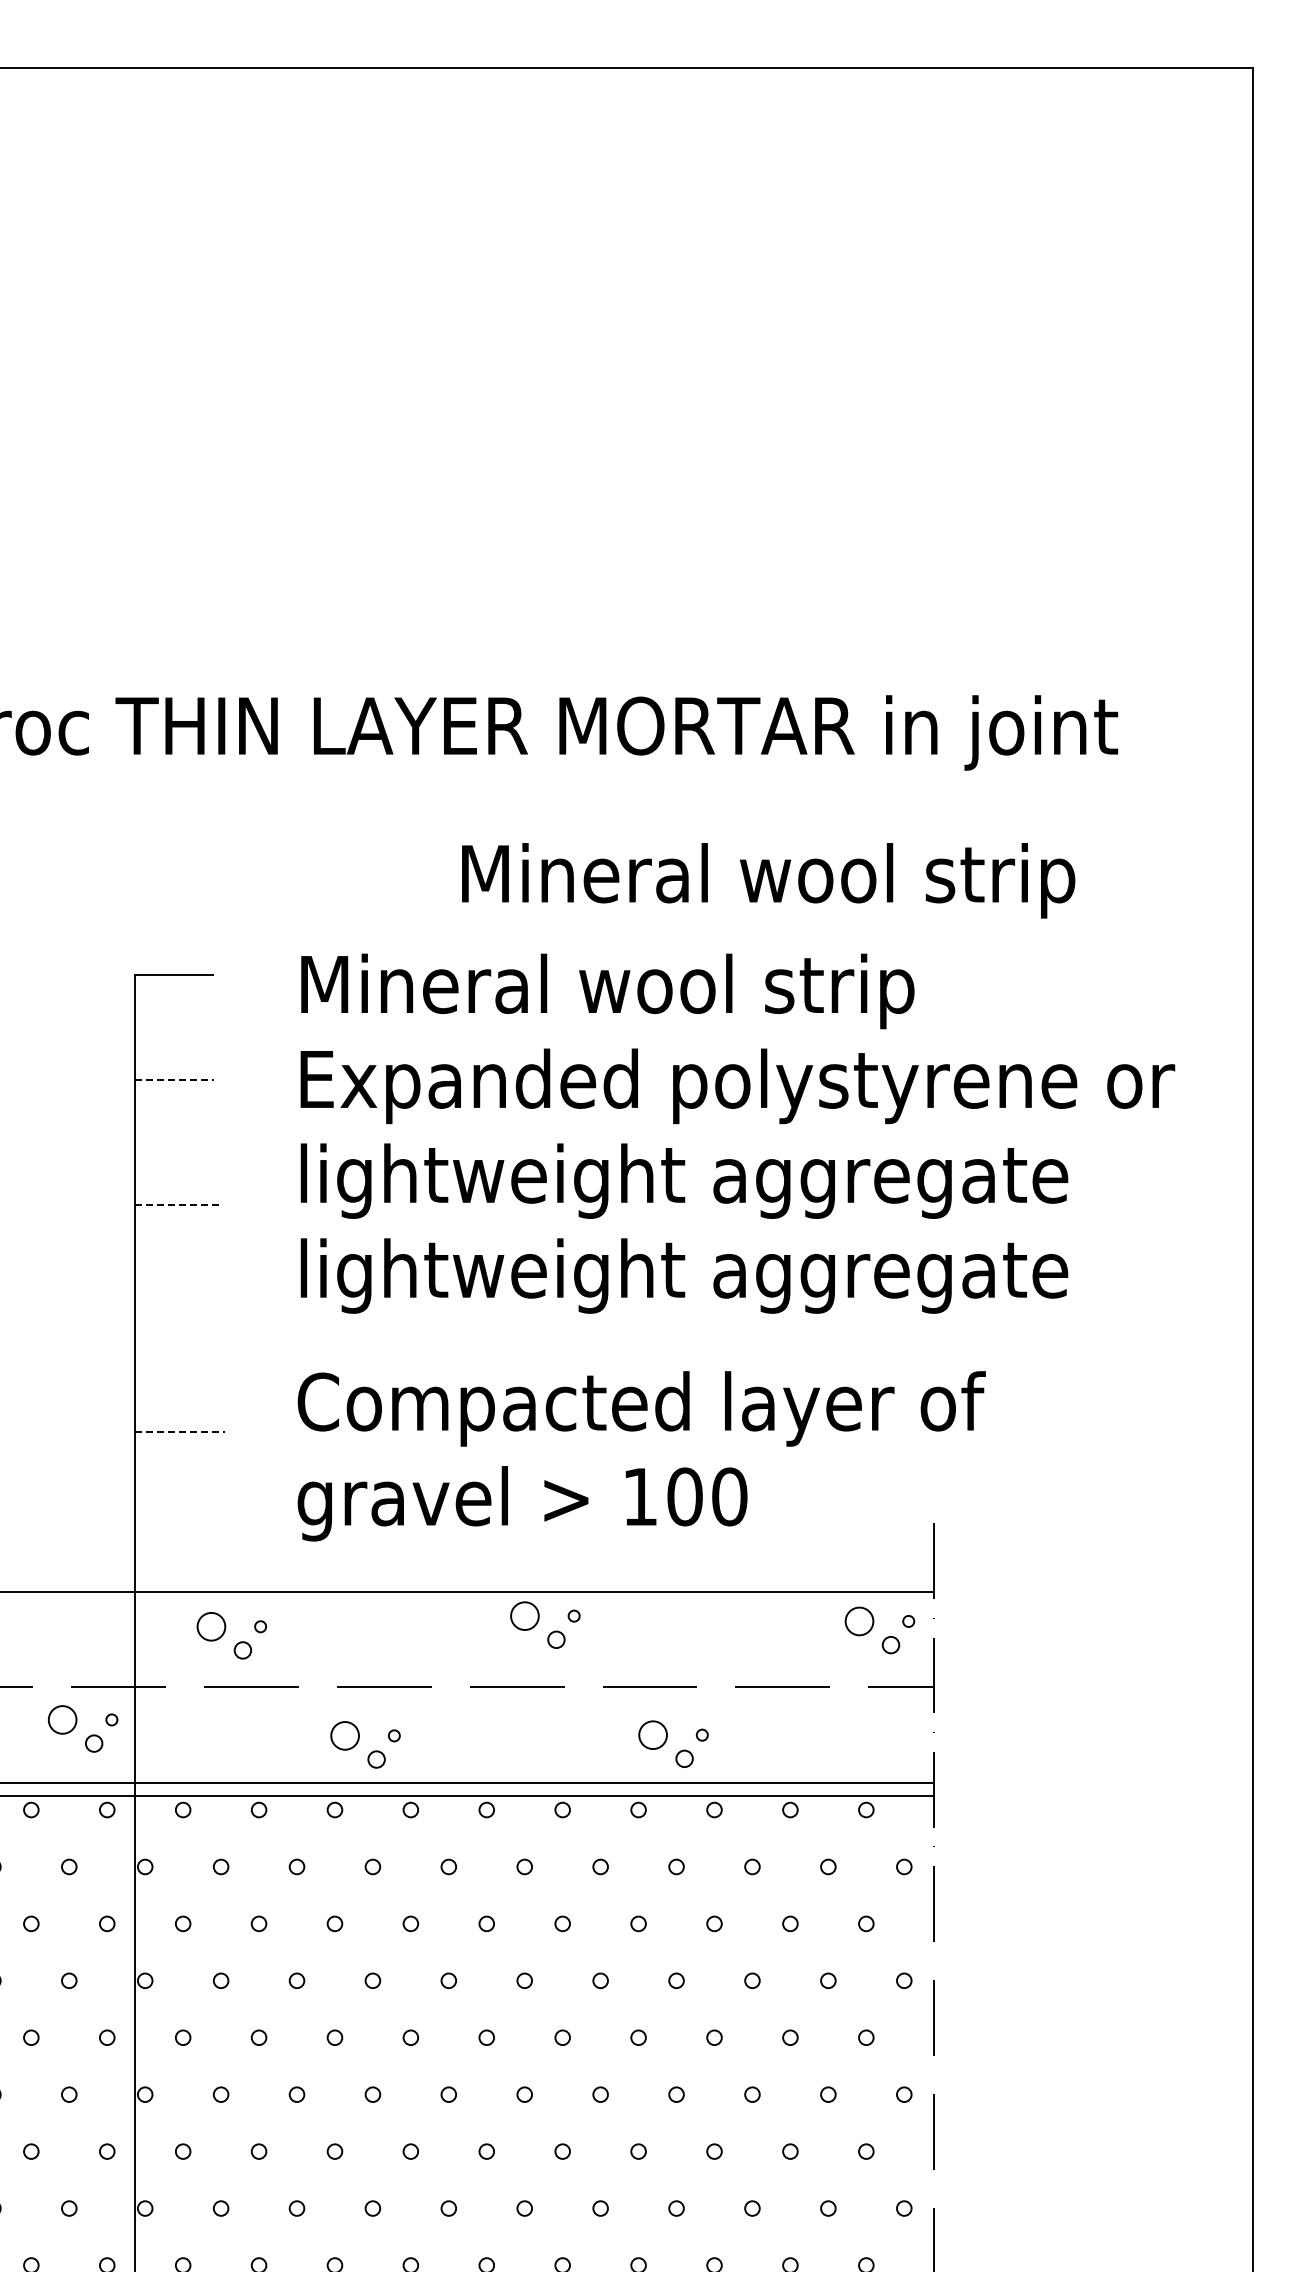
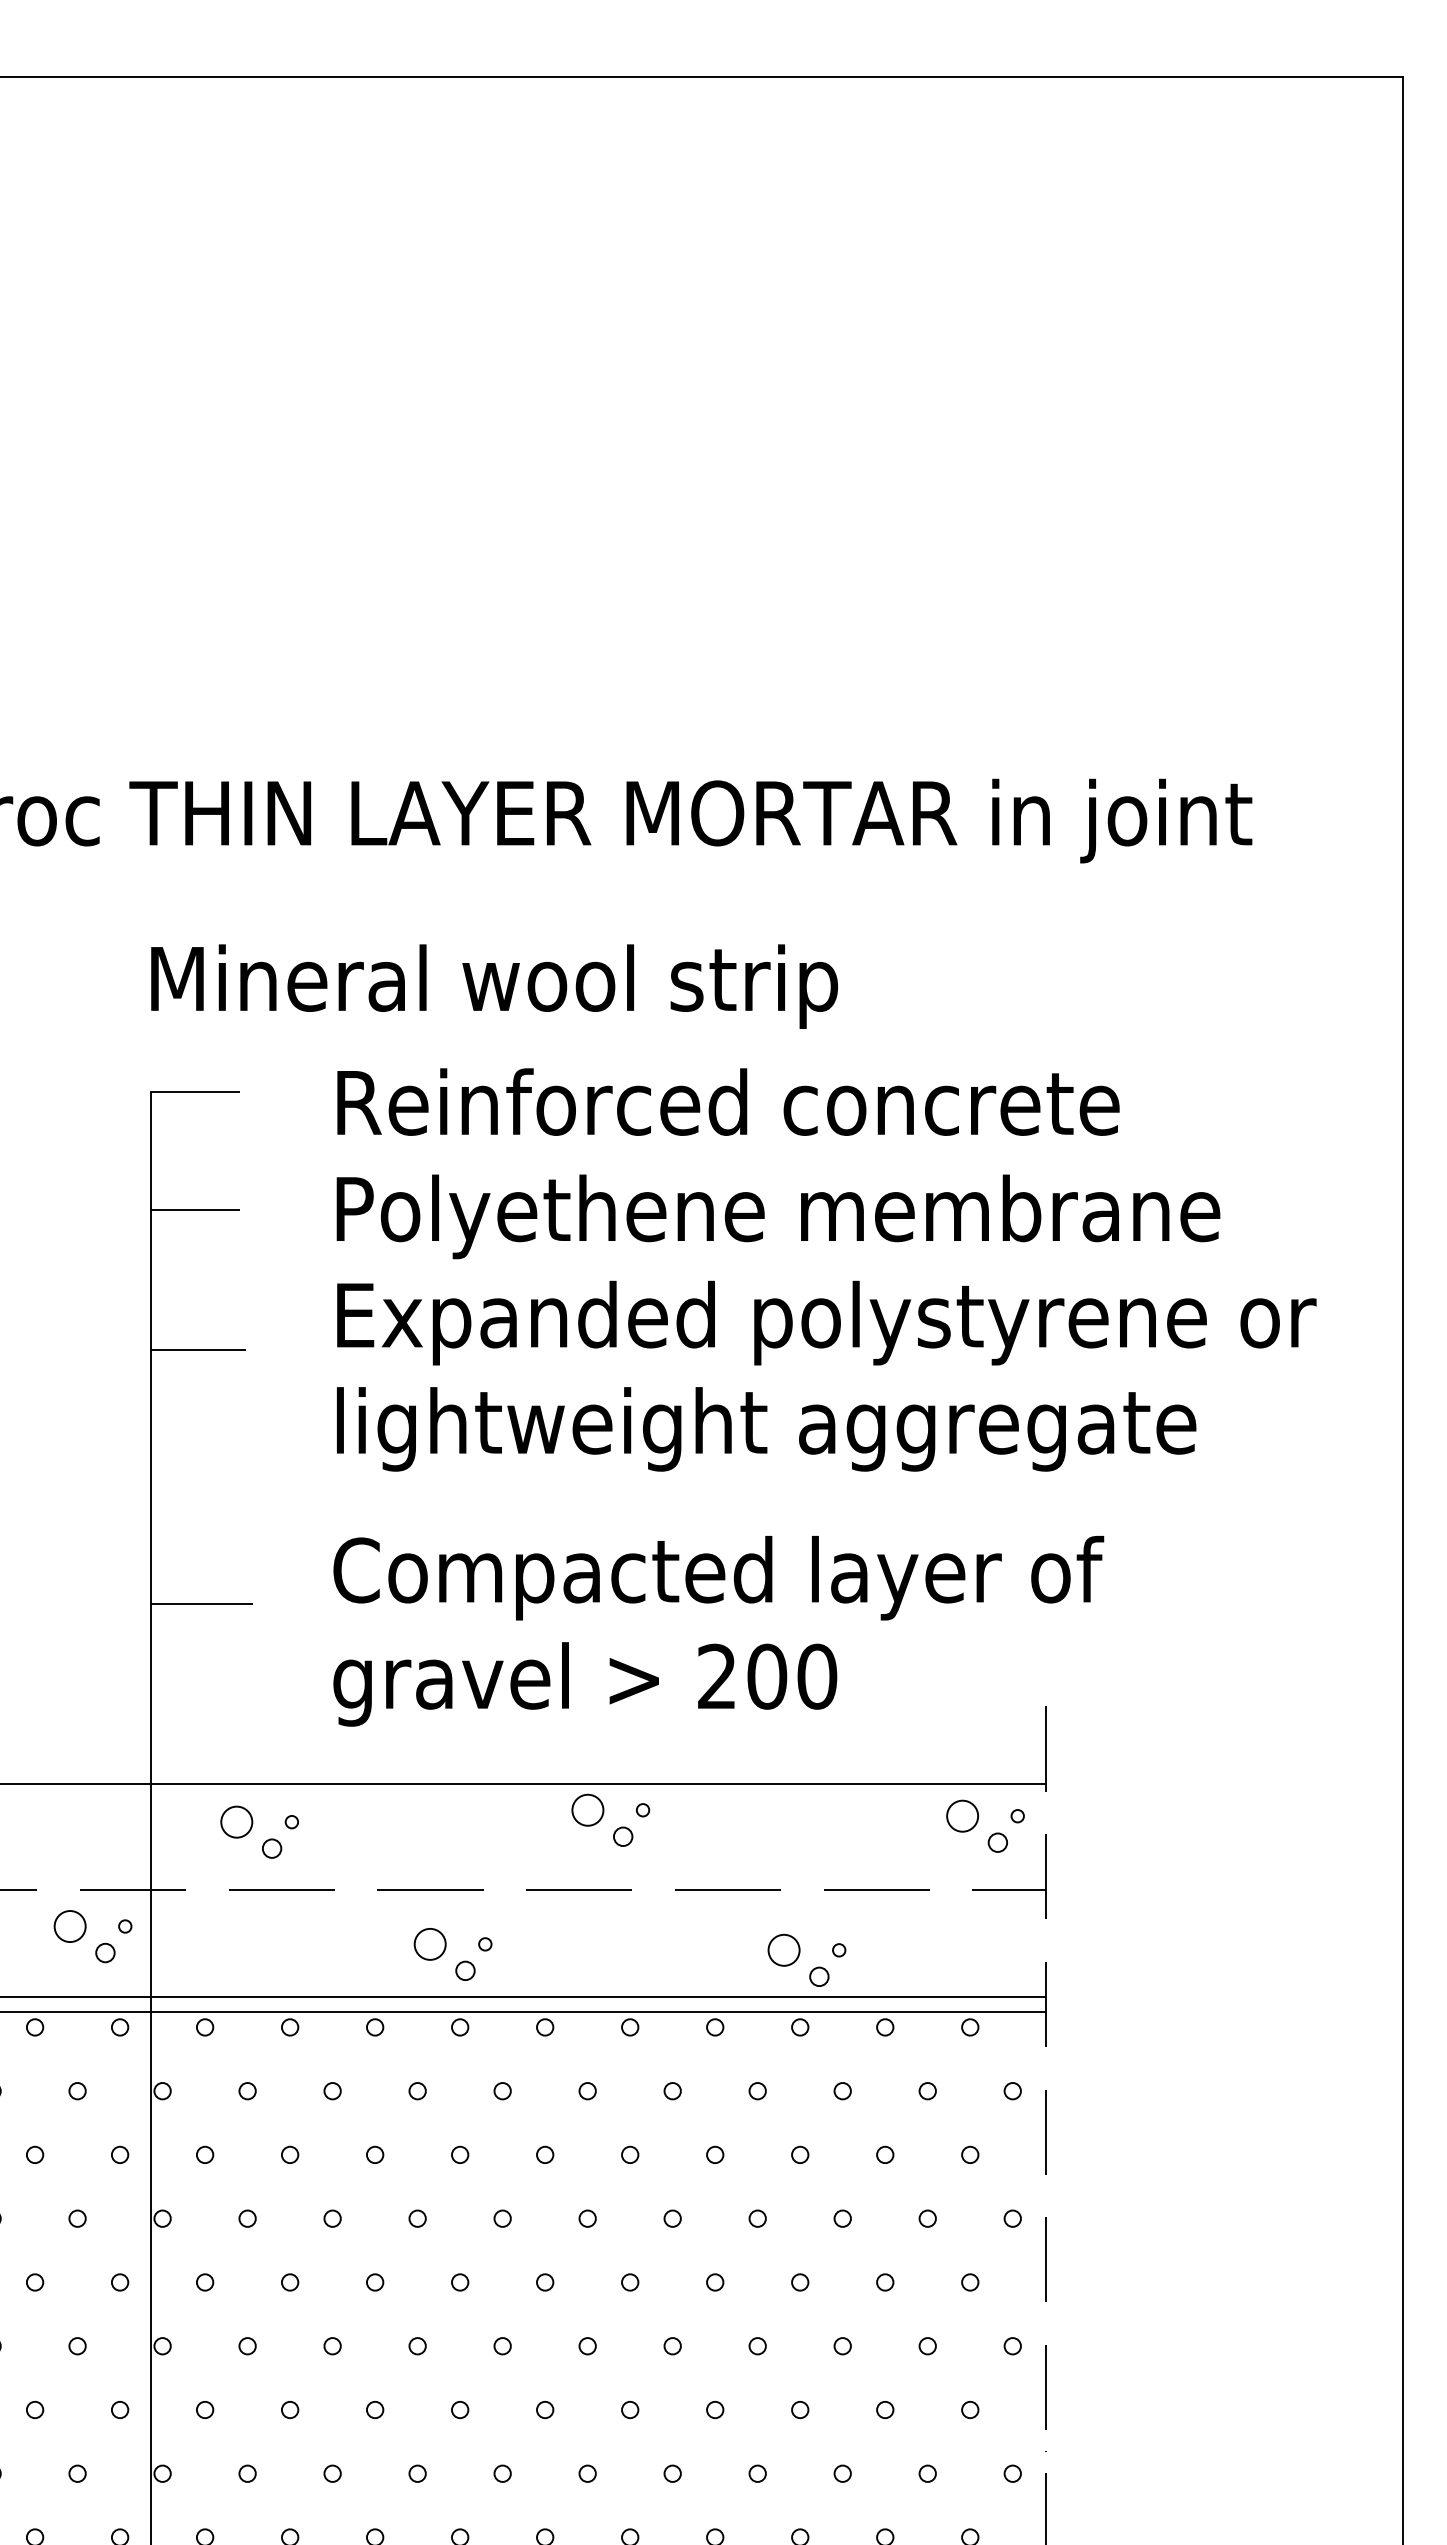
text: (768, 880) -> (494, 986), moved
text: (653, 991) -> (731, 1110), Mineral wool strip -> Reinforced concrete
line: (174, 1080) -> (195, 1210), dashed -> solid
text: (741, 1086) -> (830, 1217), Expanded polystyrene or -> Polyethene membrane
text: (737, 1180) -> (825, 1322), lightweight aggregate -> Expanded polystyrene or
line: (177, 1205) -> (198, 1350), dashed -> solid
line: (180, 1432) -> (202, 1604), dashed -> solid
text: (639, 1496) -> (716, 1676), 100 -> 200
part: (667, 1739) -> (800, 1955), moved
part: (359, 1740) -> (446, 1949), moved

